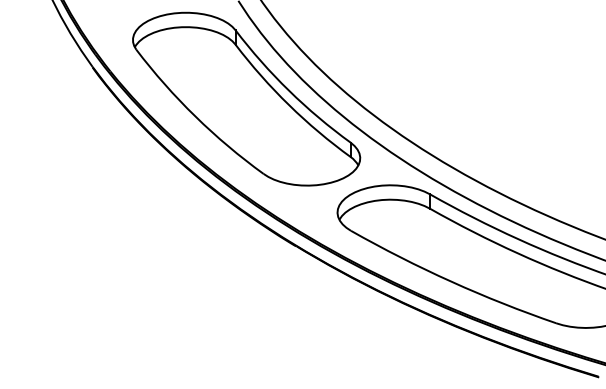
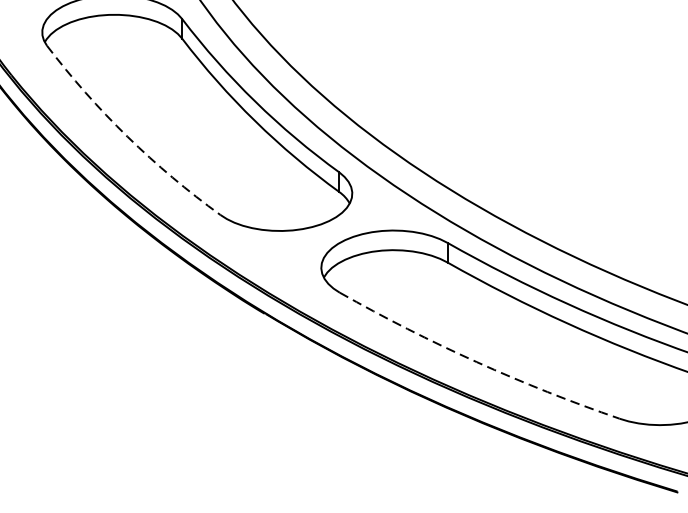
arc: (195, 116) -> (127, 136), solid -> dashed
arc: (451, 281) -> (476, 361), solid -> dashed

